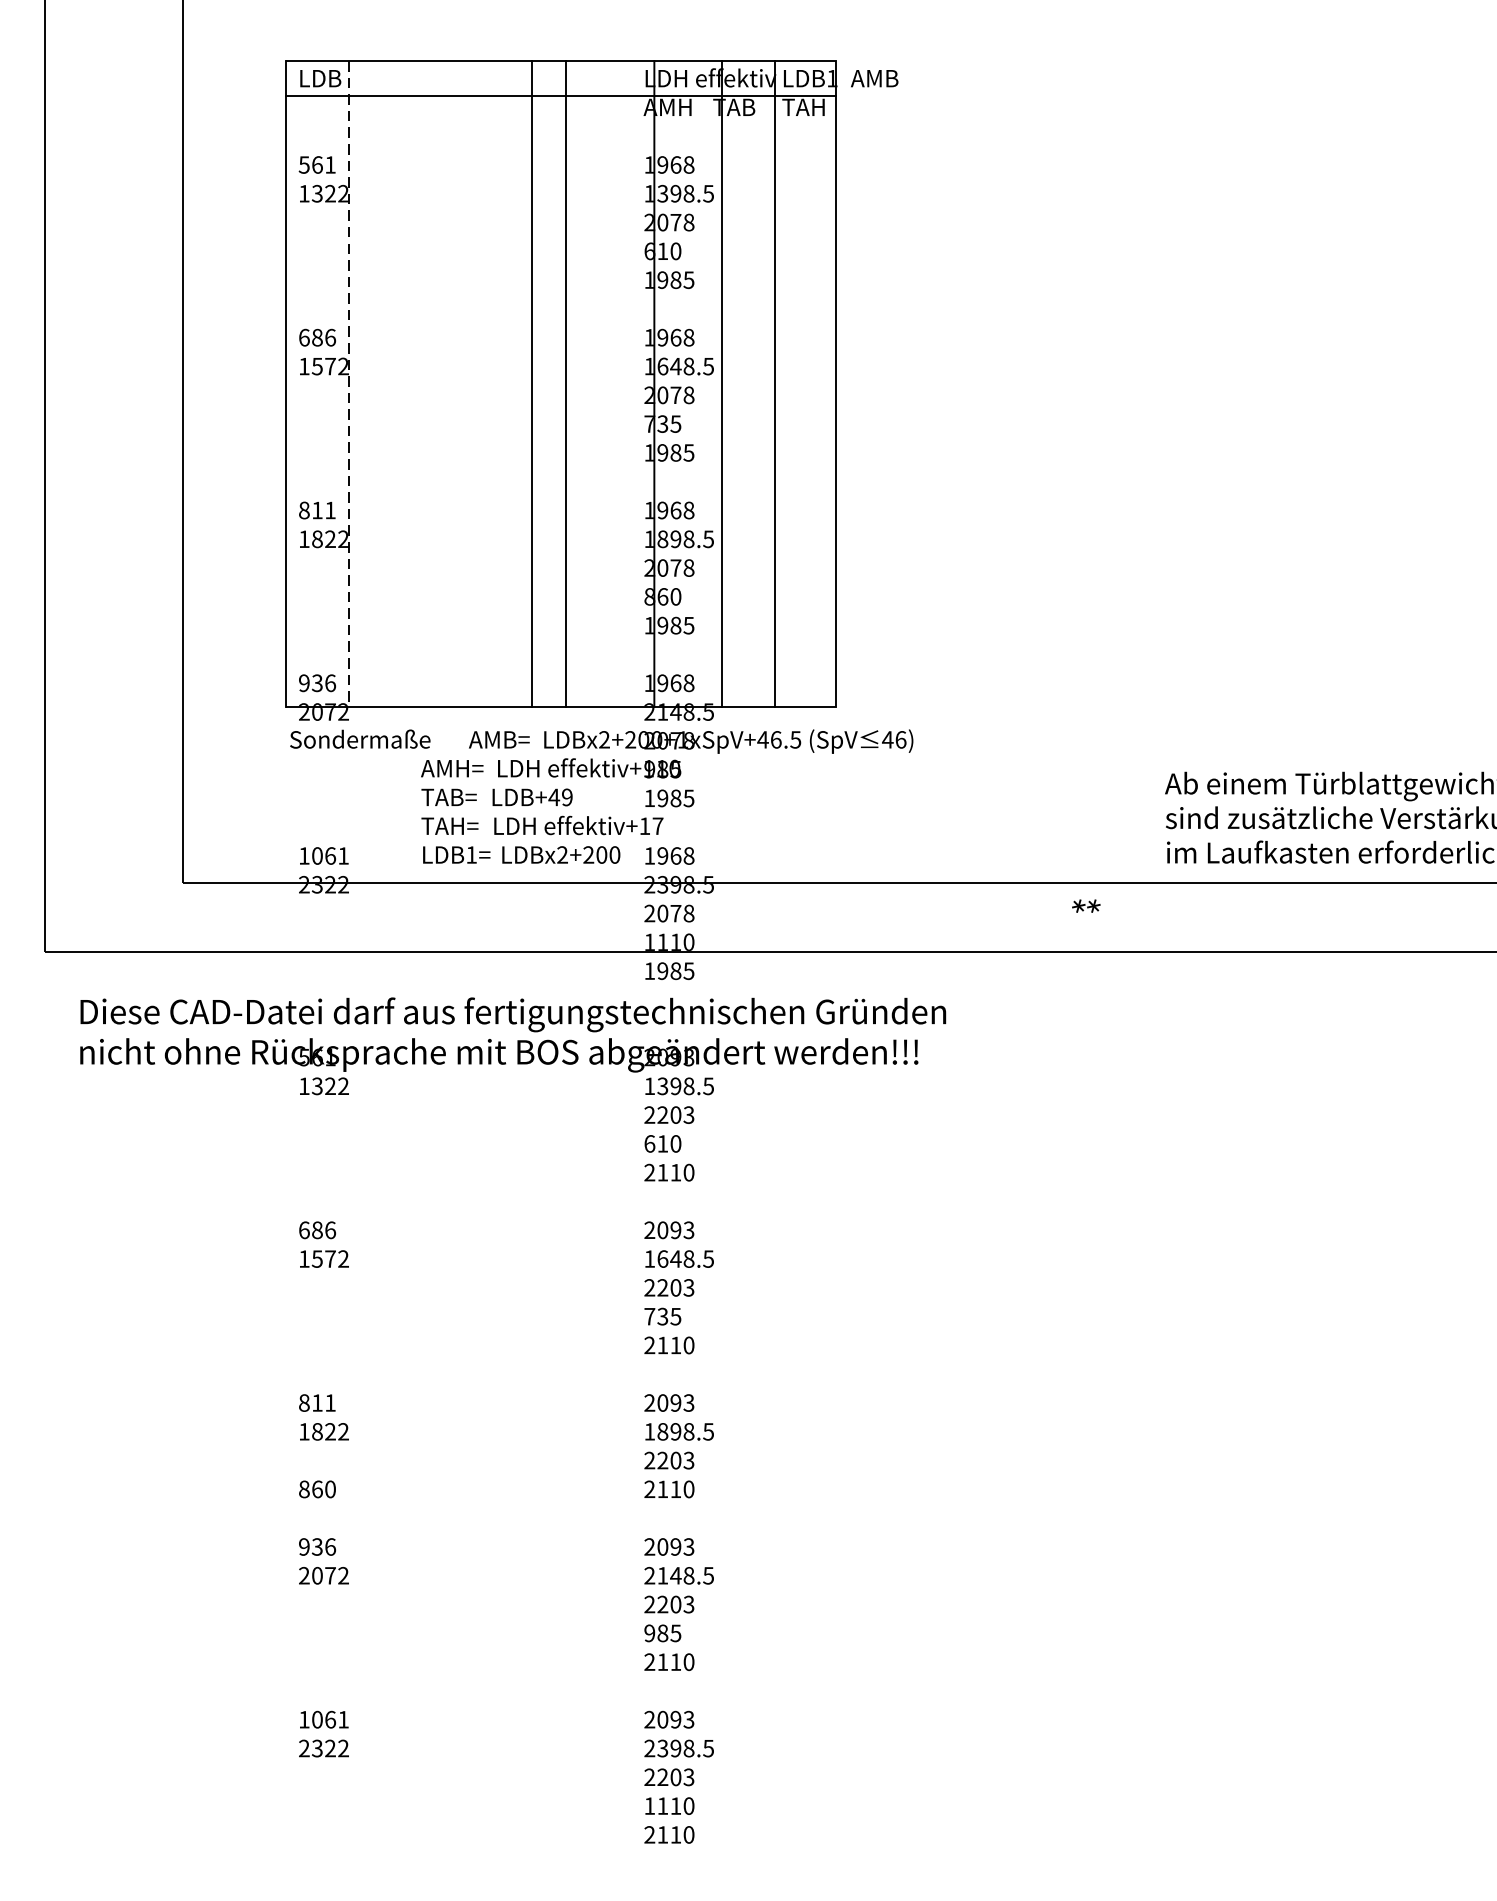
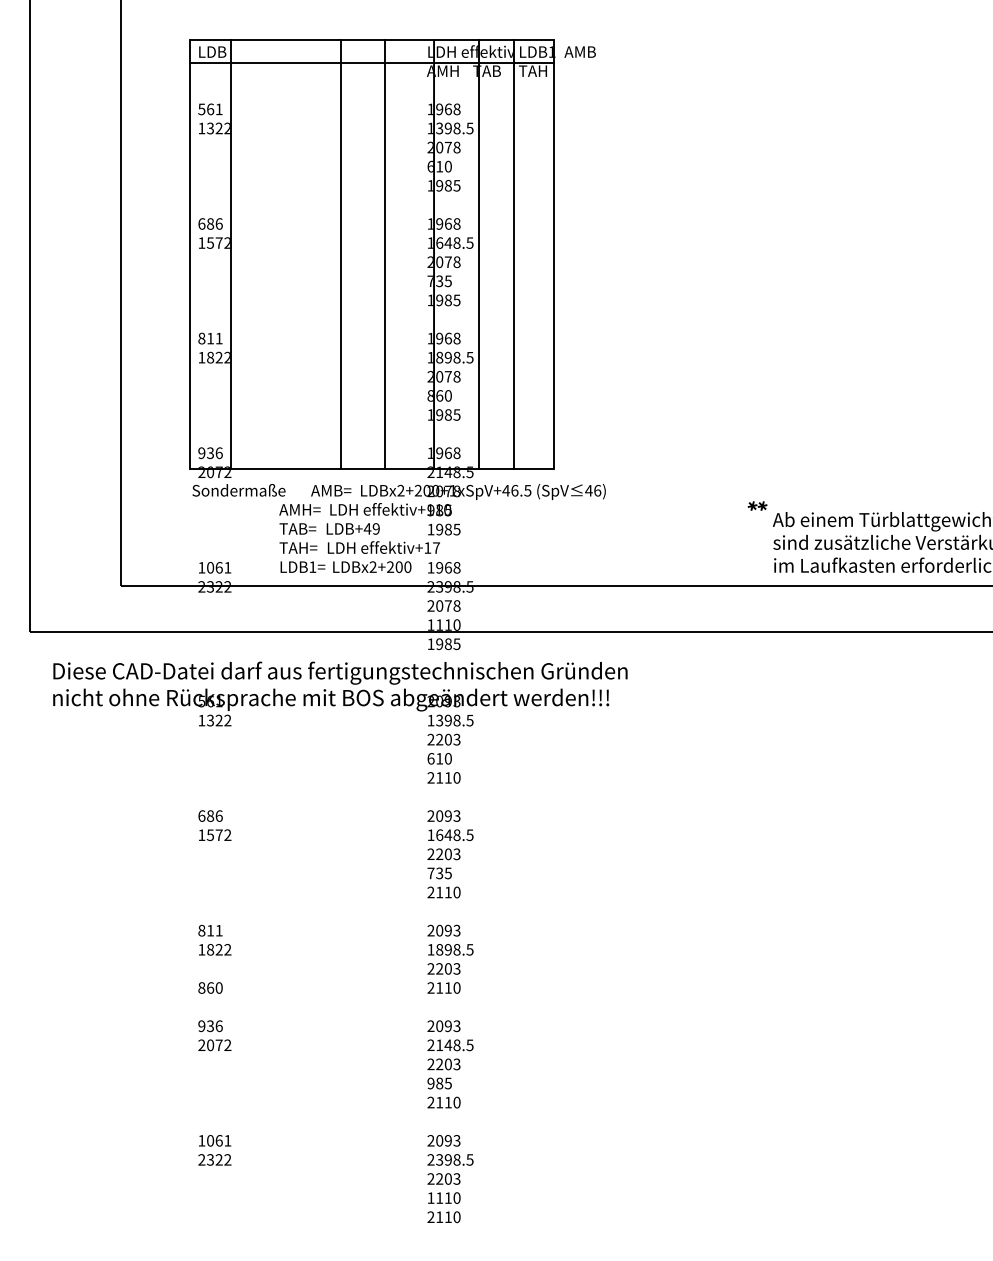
line: (531, 383) -> (384, 254), moved
line: (566, 383) -> (341, 254), moved
line: (349, 385) -> (231, 255), dashed -> solid
part: (1086, 905) -> (757, 505), moved

